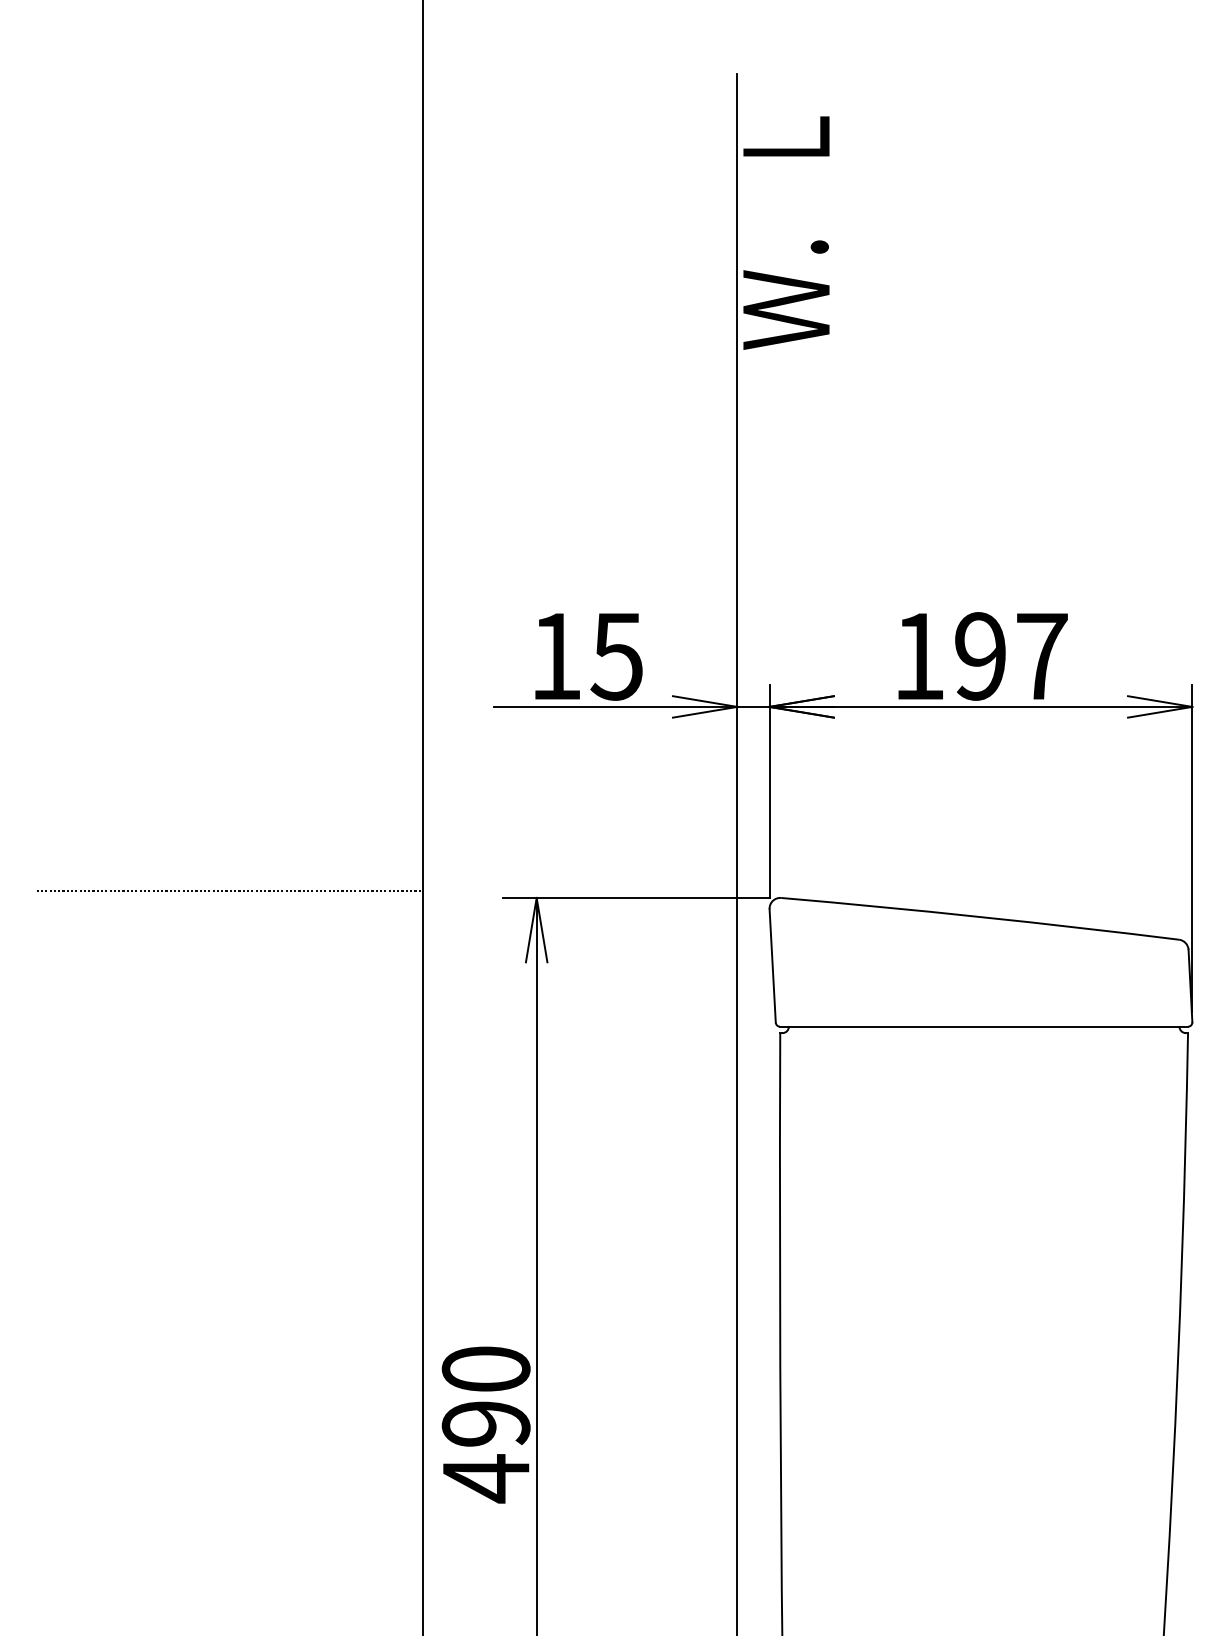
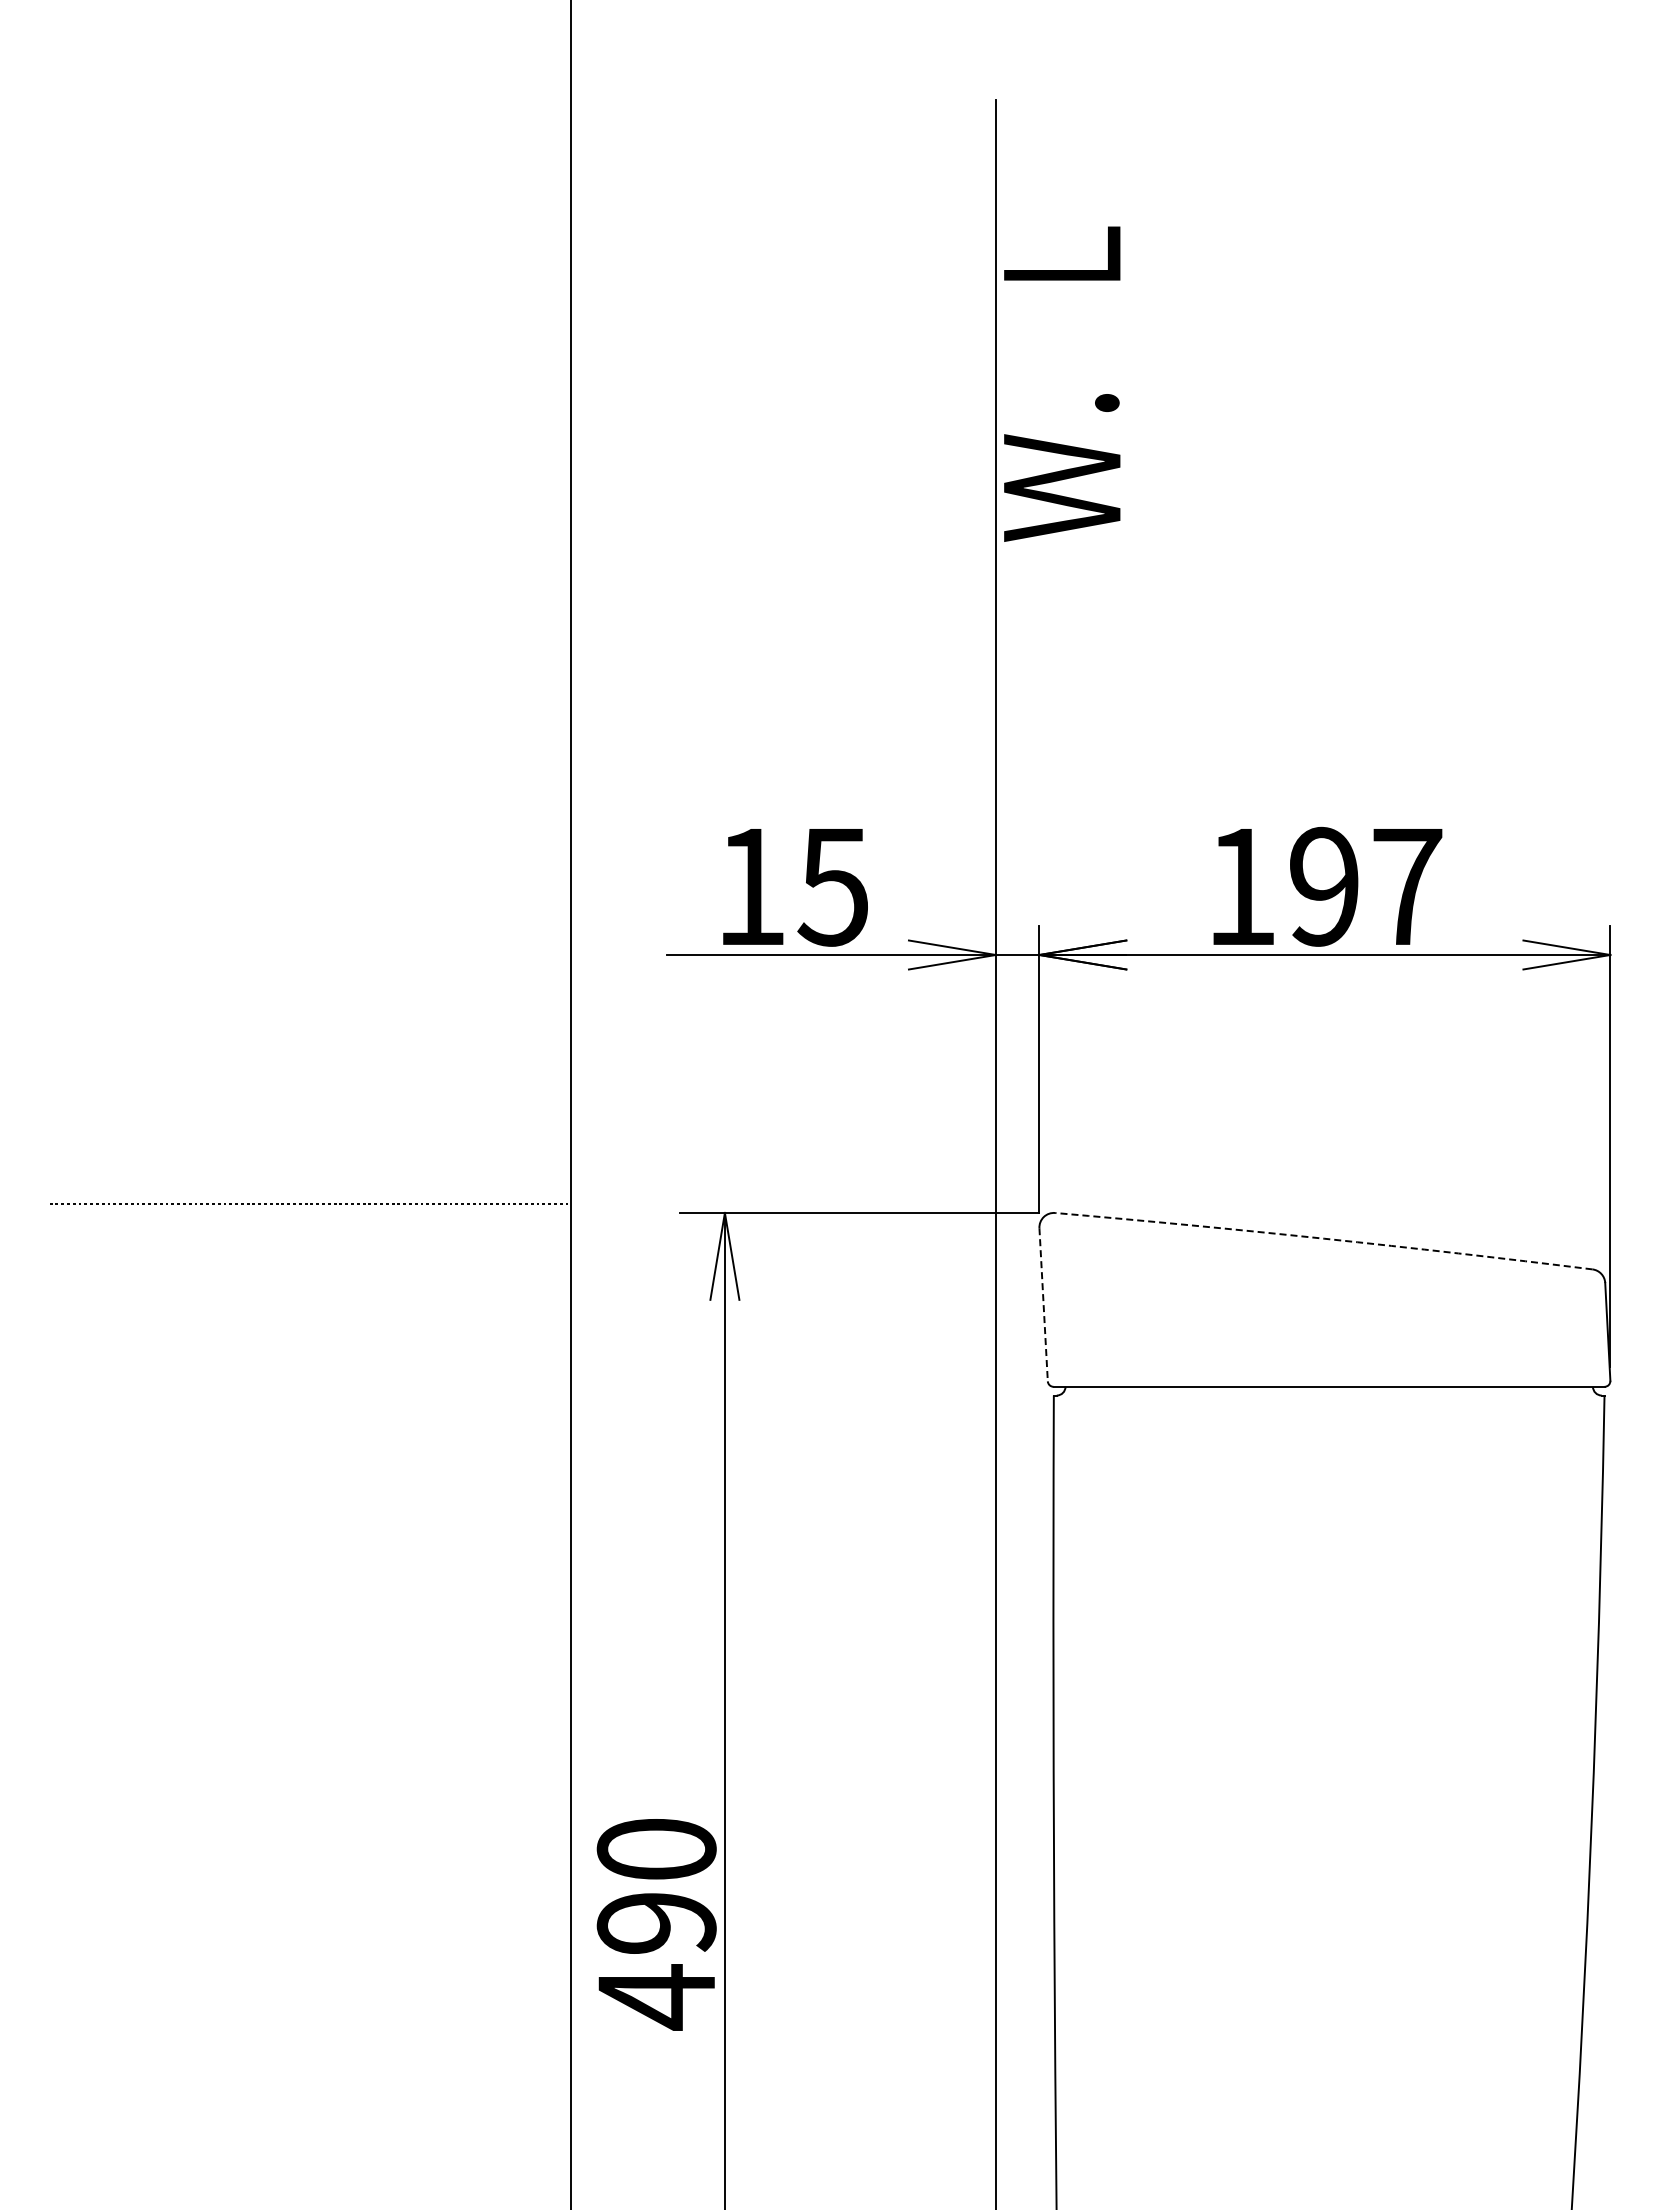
text: (786, 232) -> (1062, 383), moved
arc: (980, 916) -> (1324, 1238), solid -> dashed
line: (772, 965) -> (1043, 1304), solid -> dashed

